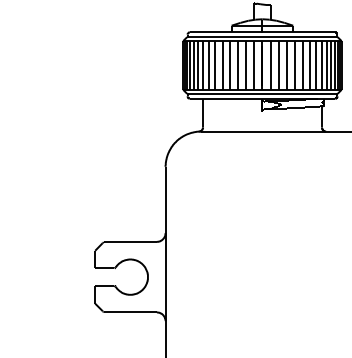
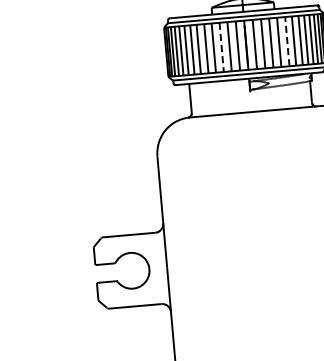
line: (303, 64) -> (287, 40), solid -> dashed
line: (238, 65) -> (222, 47), solid -> dashed

